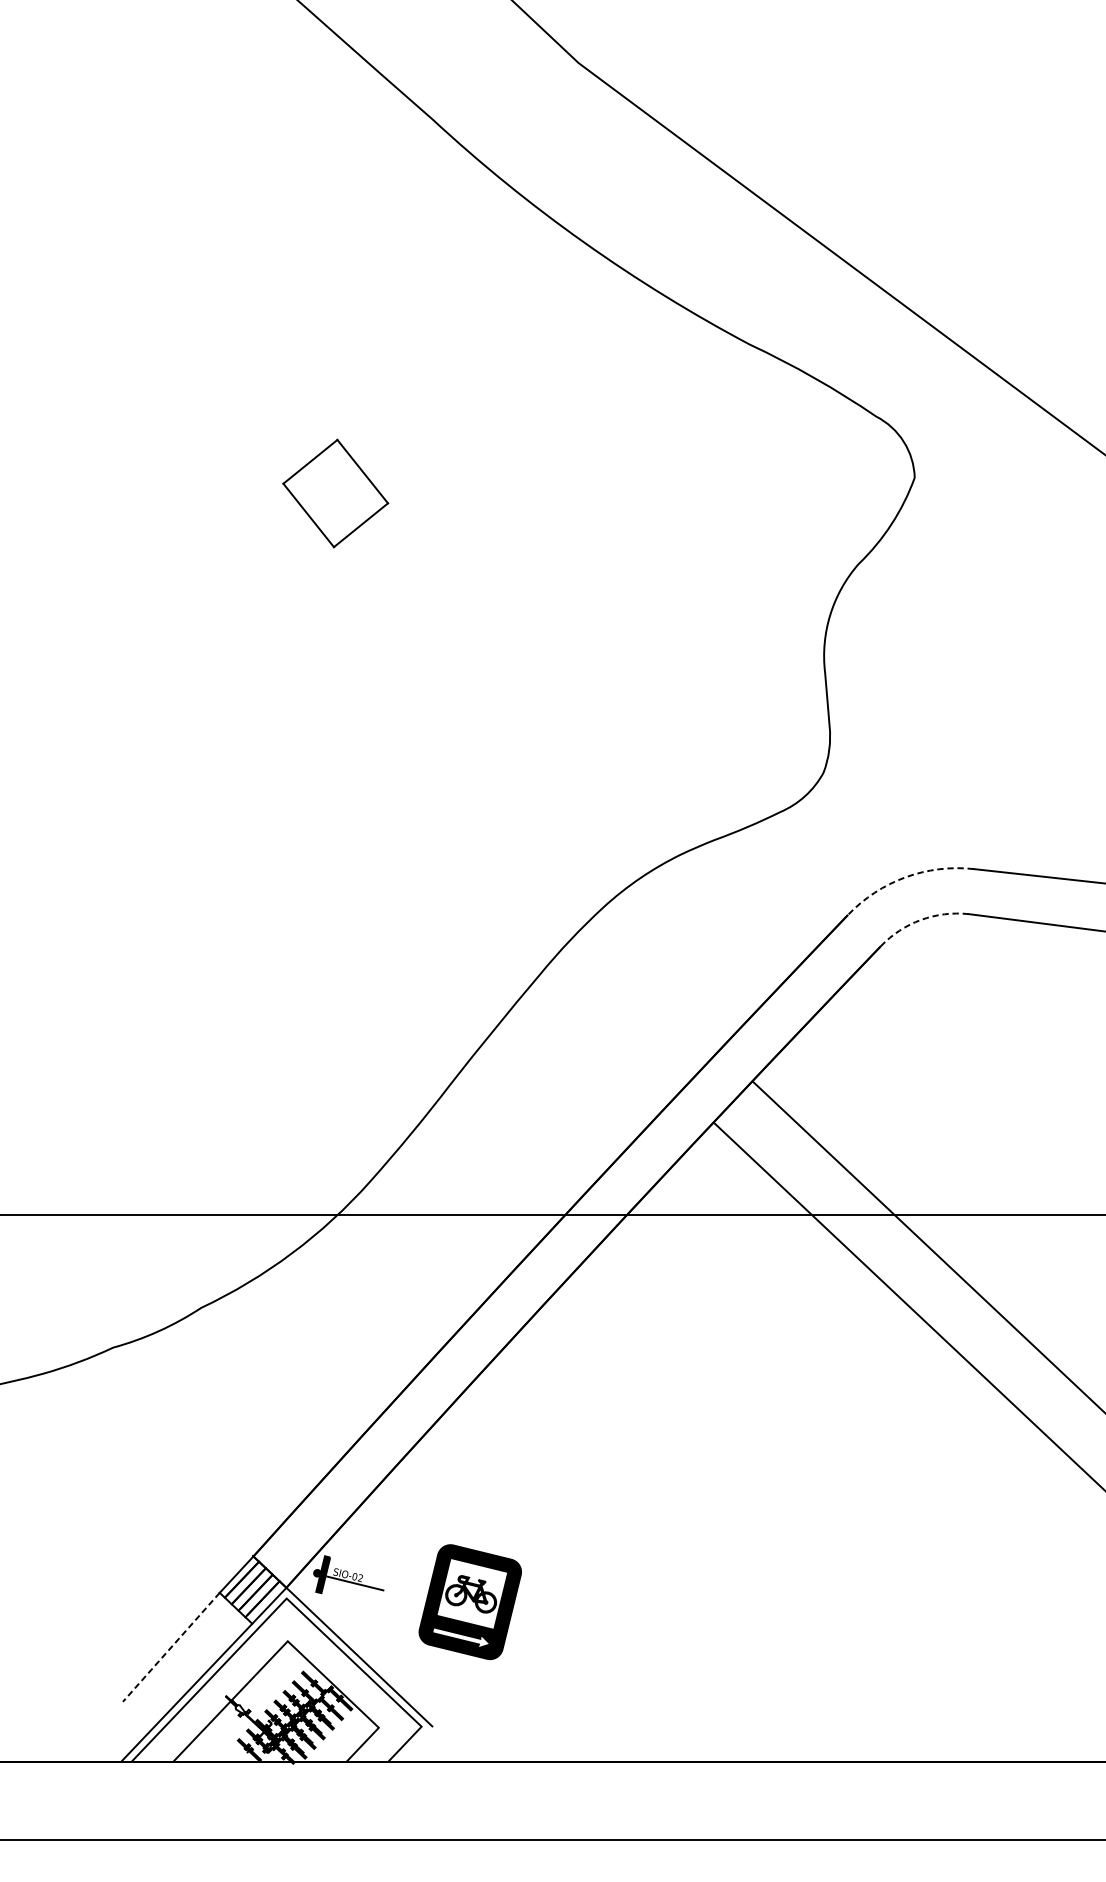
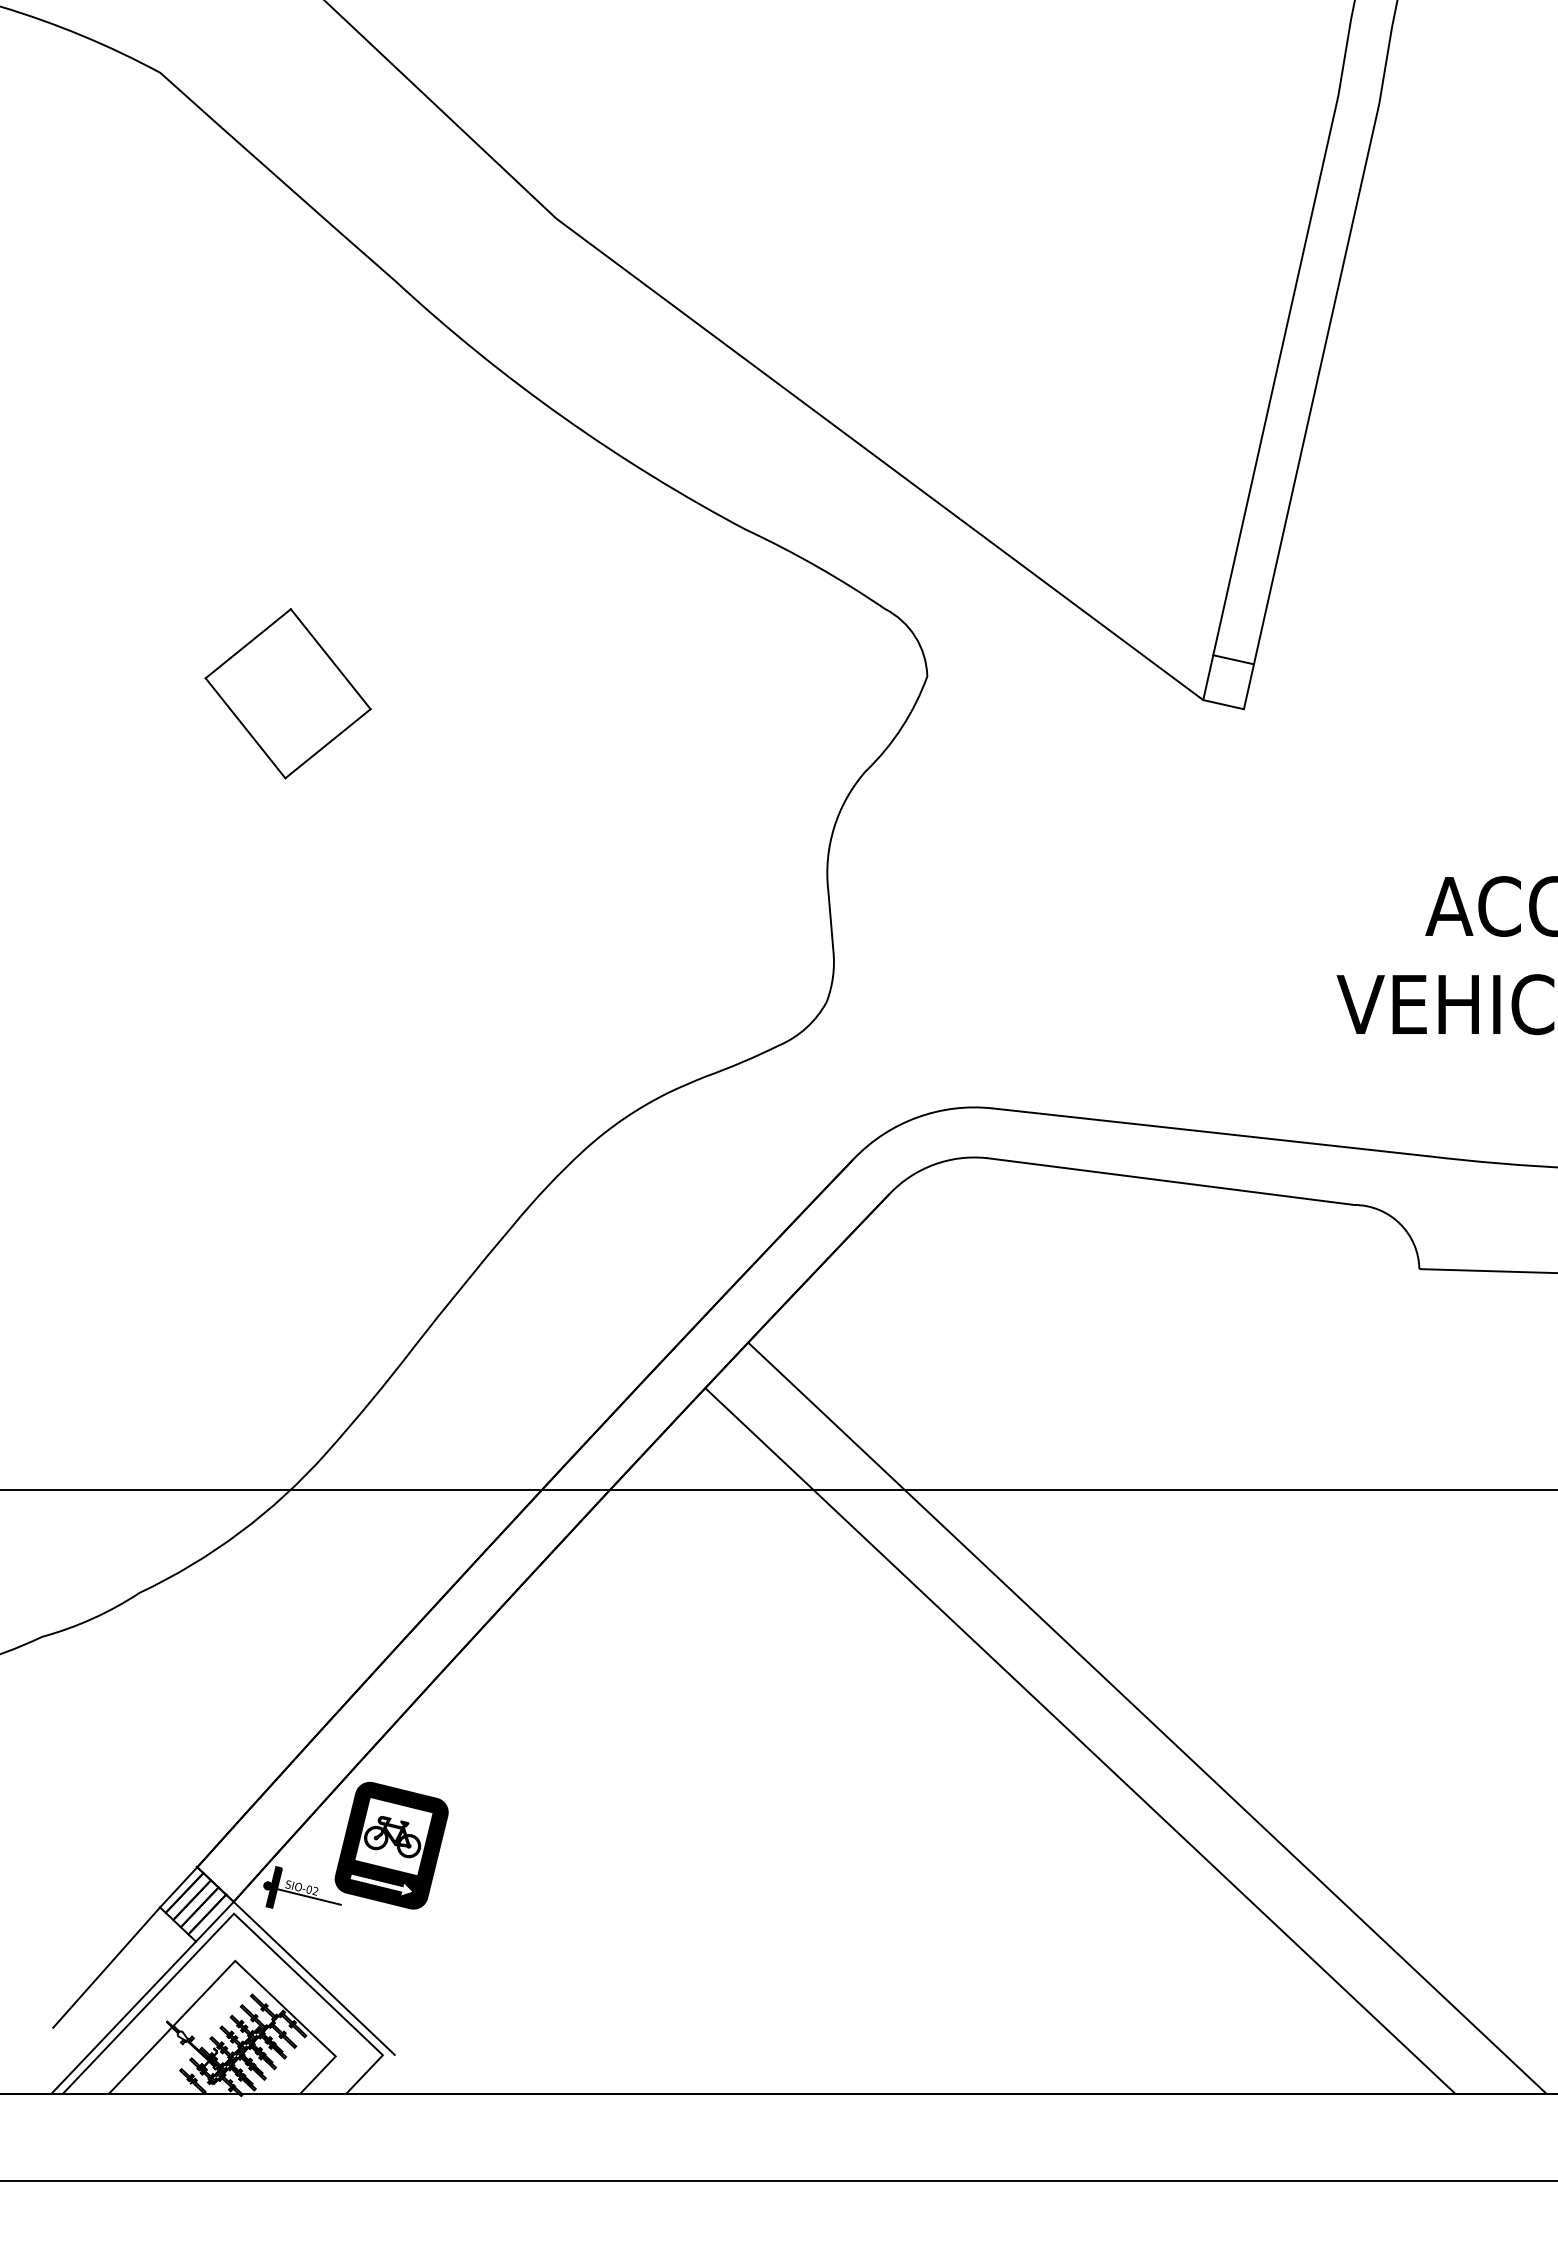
part: (335, 493) -> (287, 693), size x1.43
arc: (905, 877) -> (917, 1117), dashed -> solid
arc: (921, 919) -> (934, 1164), dashed -> solid
part: (470, 1601) -> (391, 1845), moved
line: (171, 1647) -> (106, 1967), dashed -> solid

